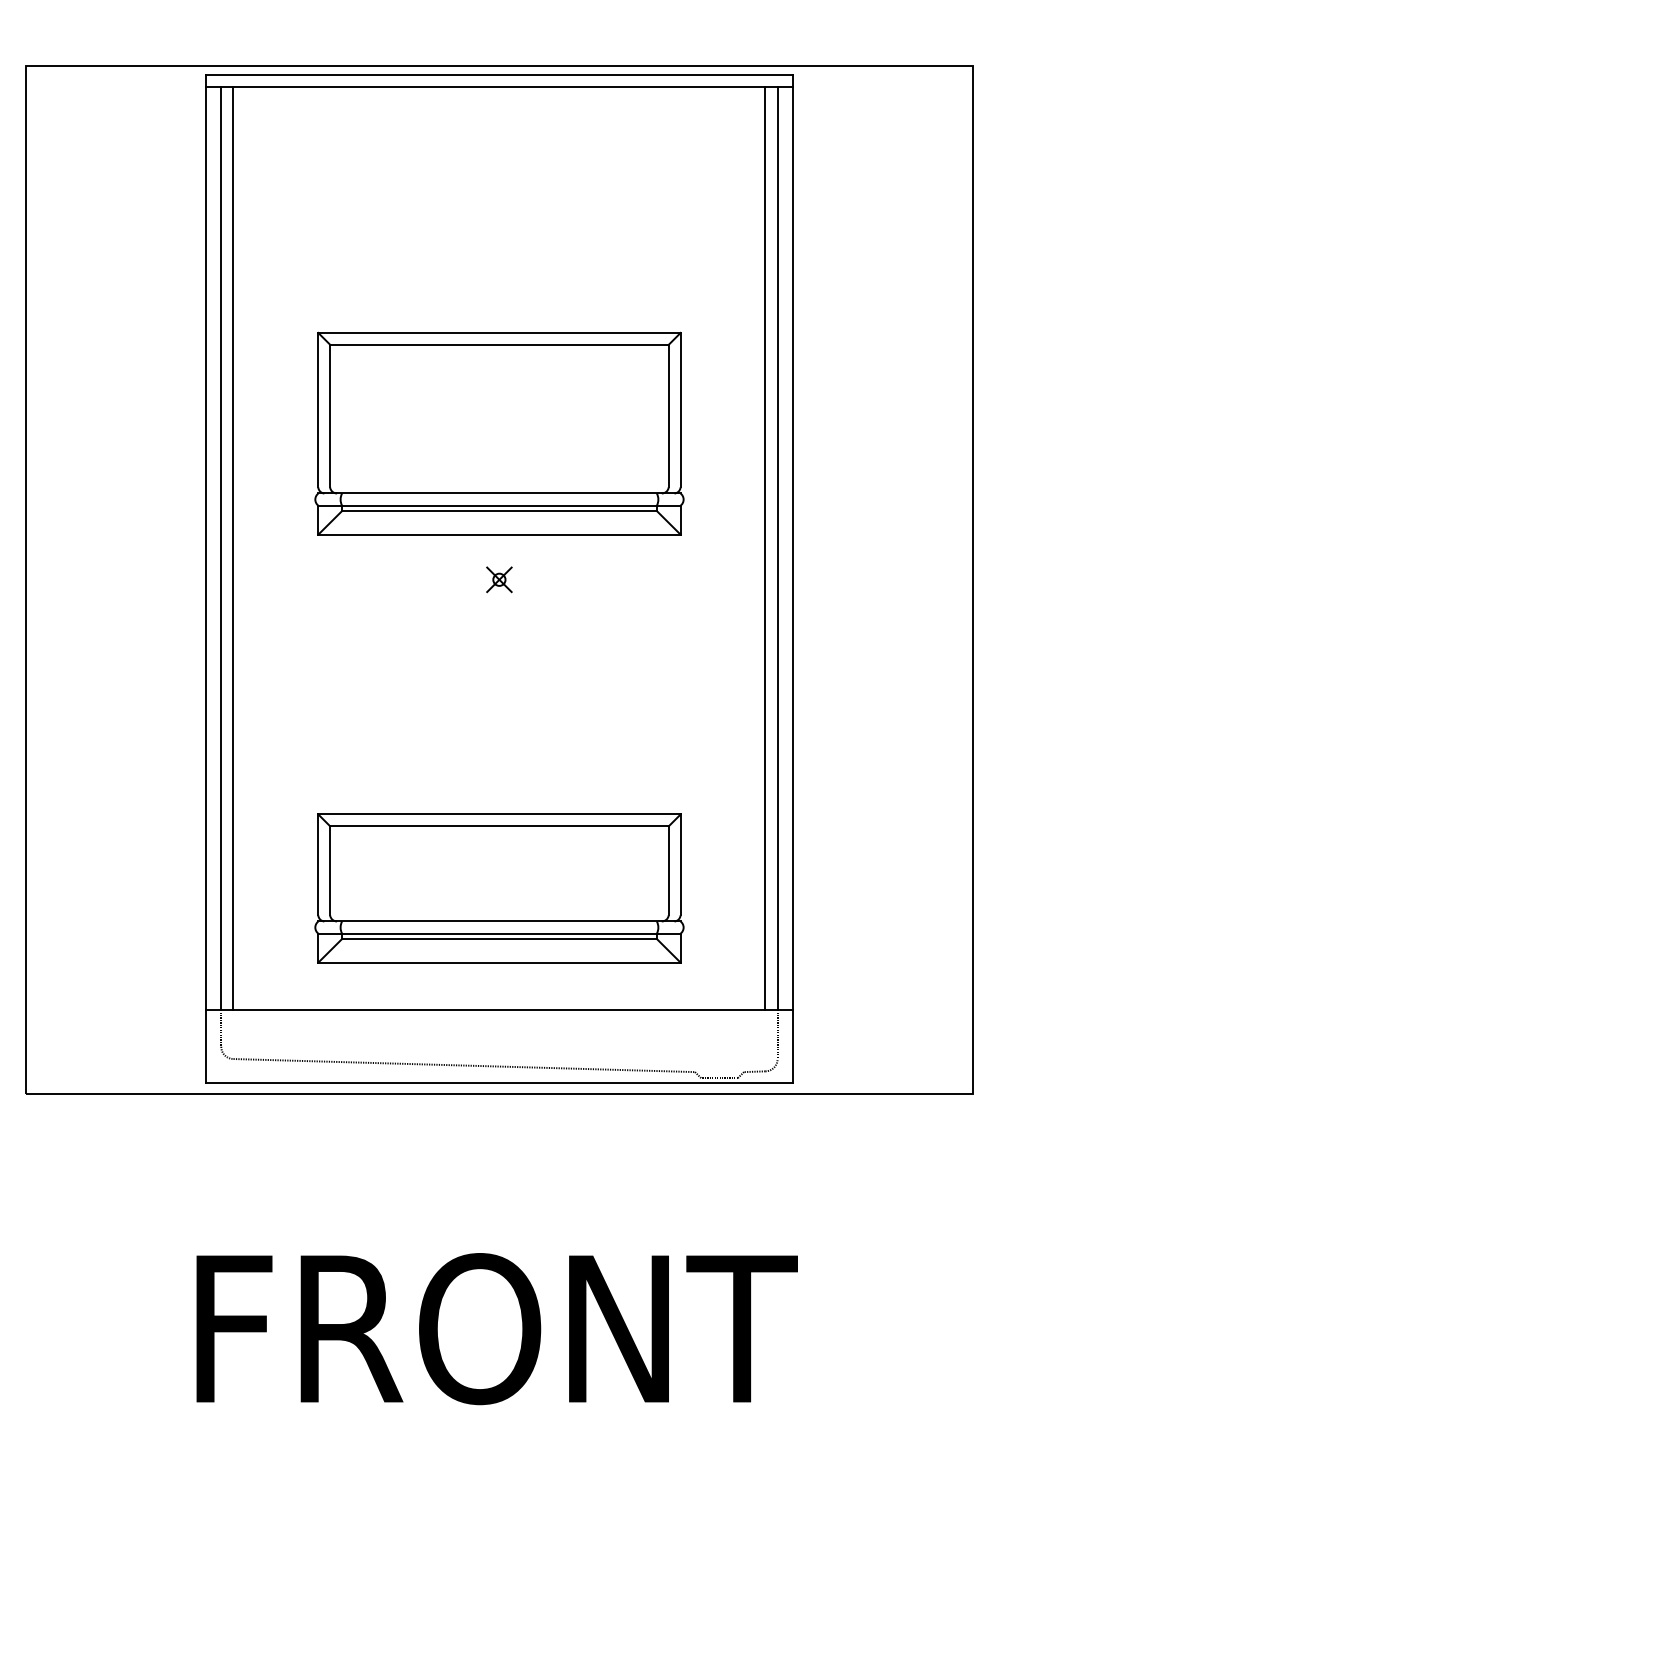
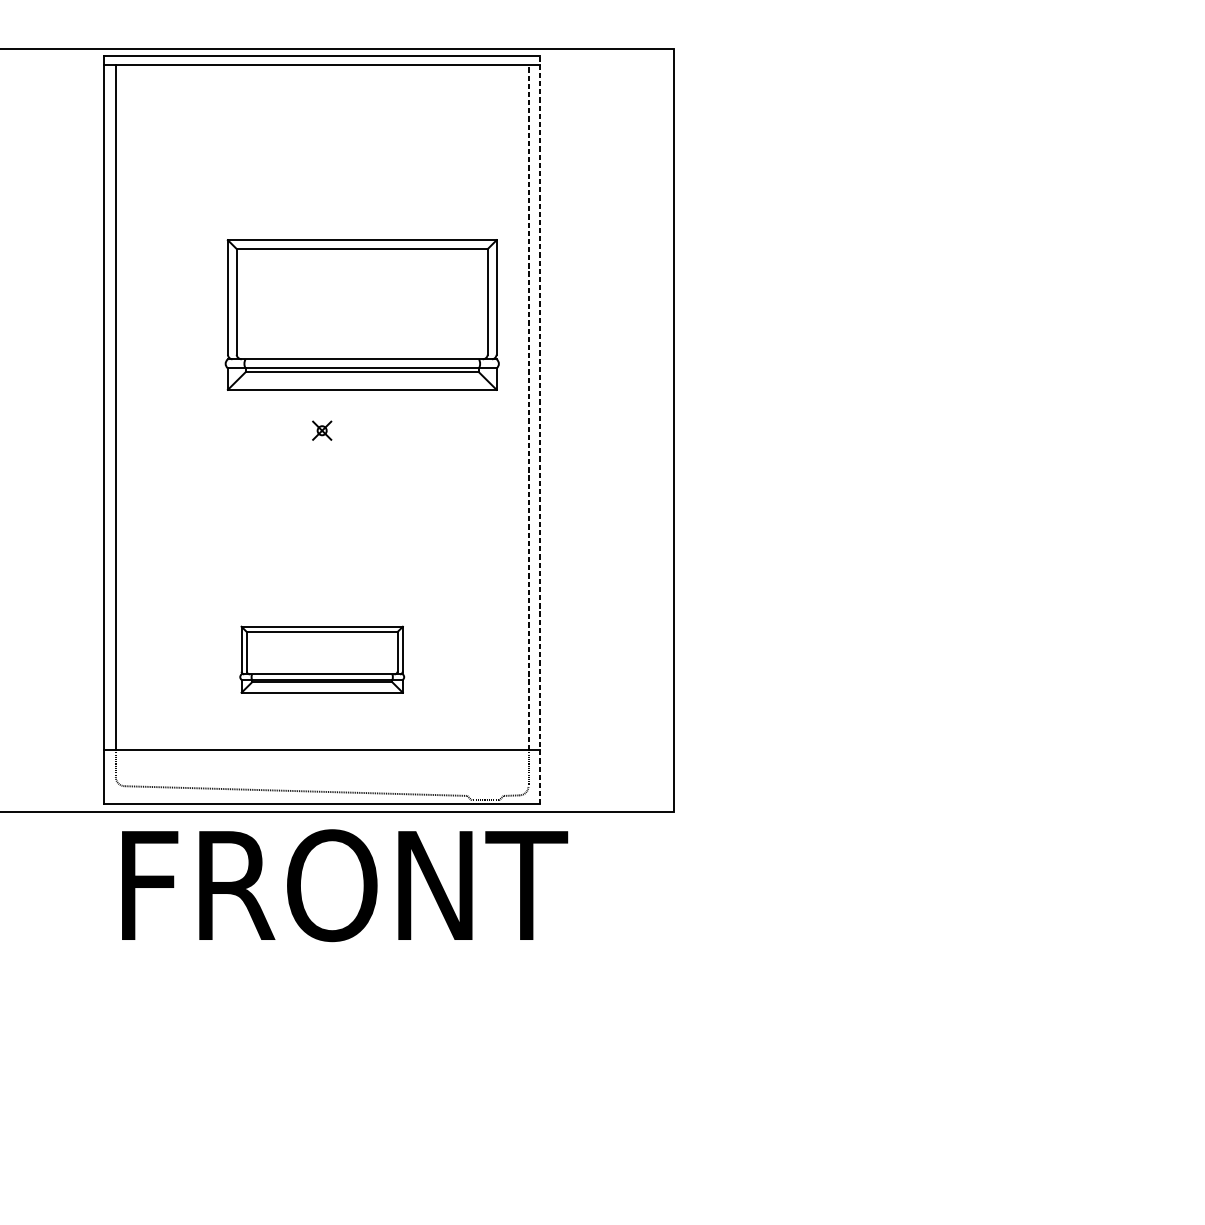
part: (499, 433) -> (362, 314), moved
line: (233, 548) -> (124, 407), removed
line: (765, 548) -> (519, 407), removed
line: (777, 548) -> (528, 407), solid -> dashed
line: (792, 578) -> (539, 429), solid -> dashed
part: (499, 888) -> (322, 659), size x0.6
text: (496, 1329) -> (344, 885), moved

